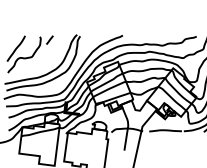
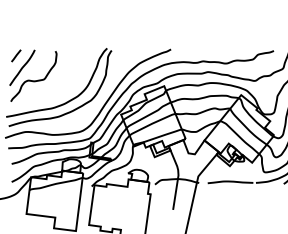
line: (50, 39) -> (16, 55), moved

